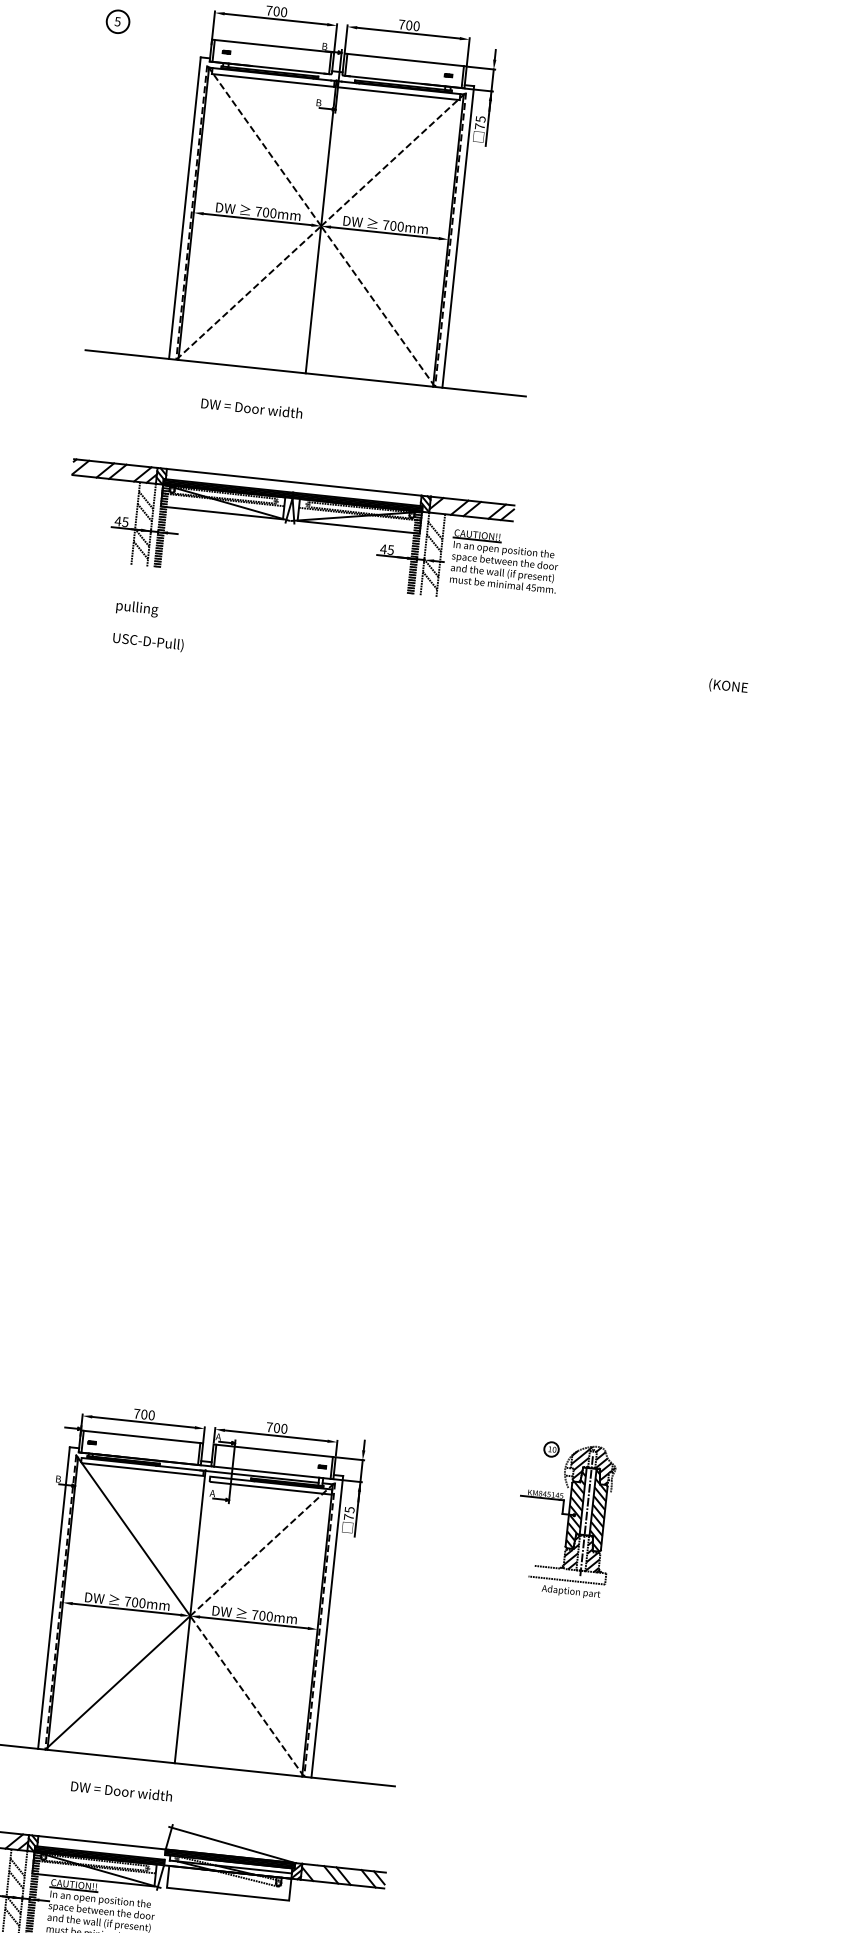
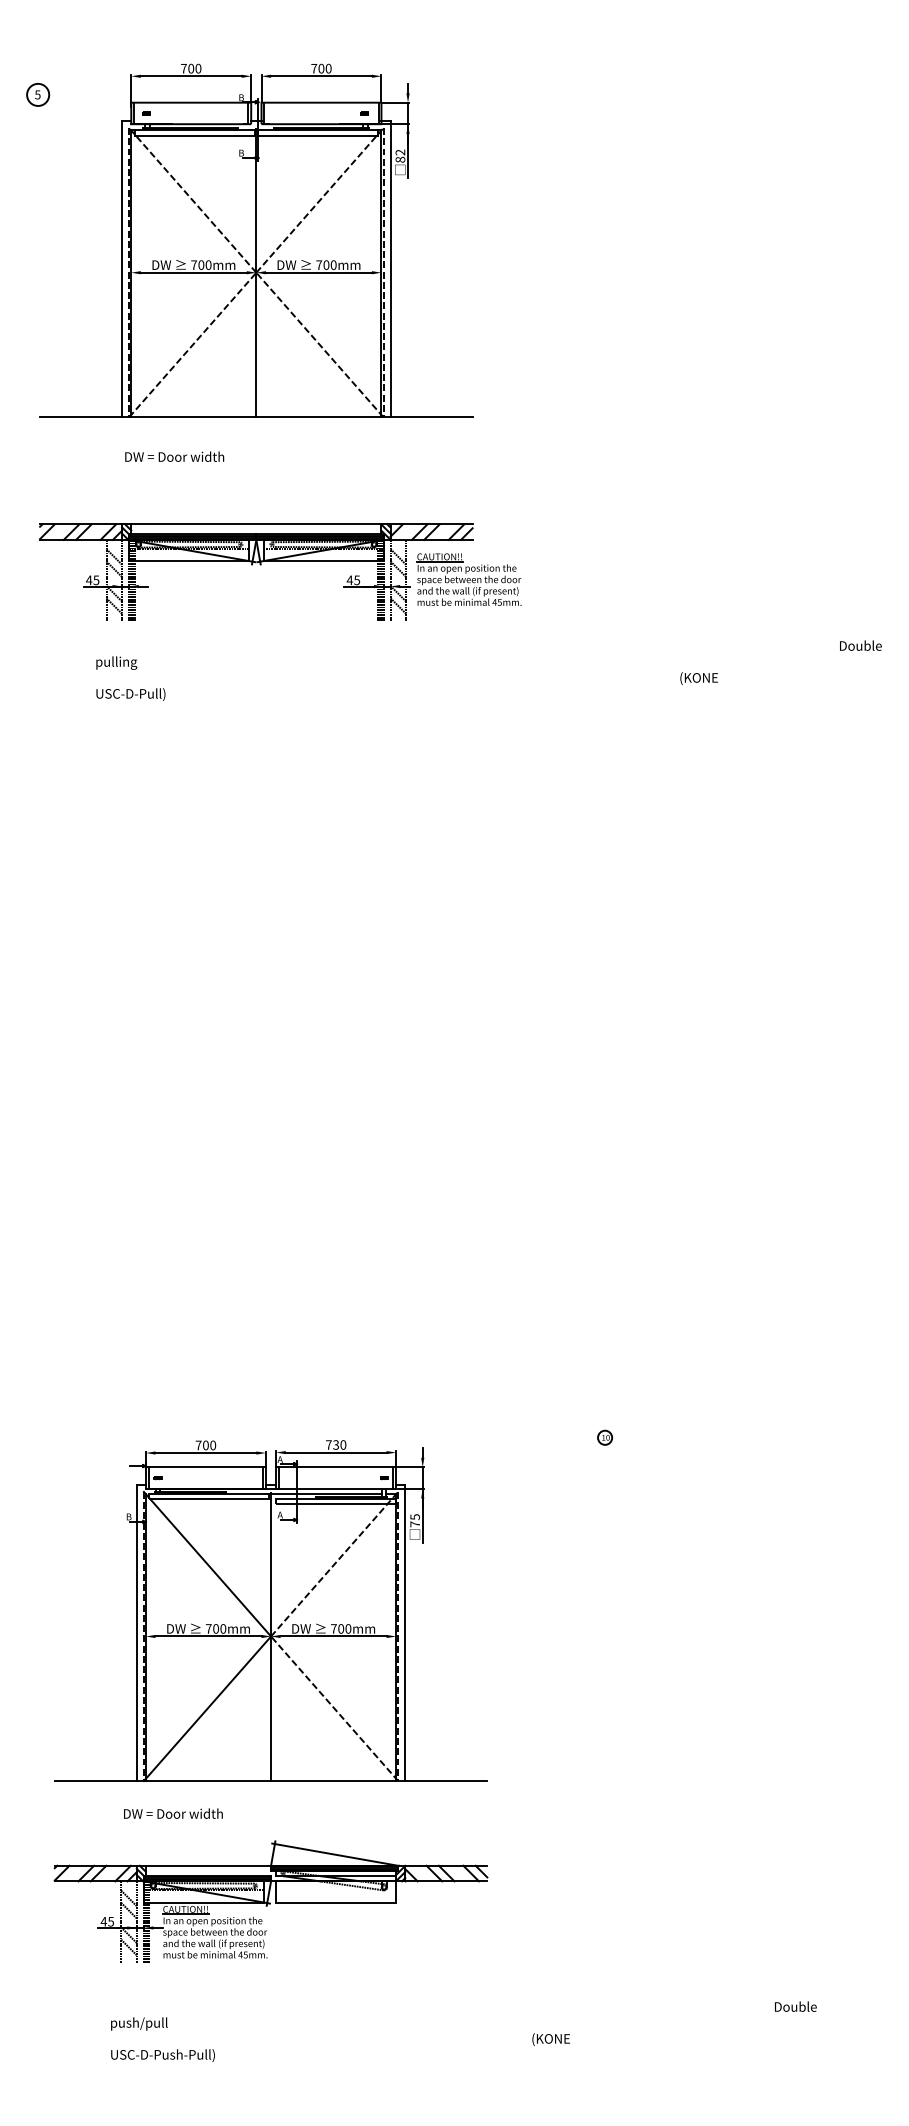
text: (480, 122) -> (400, 155), 75 -> 82
text: (251, 408) -> (174, 456), moved
text: (277, 1427) -> (336, 1444), 700 -> 730
part: (565, 1518) -> (625, 1503), removed
text: (121, 1791) -> (173, 1813), moved

